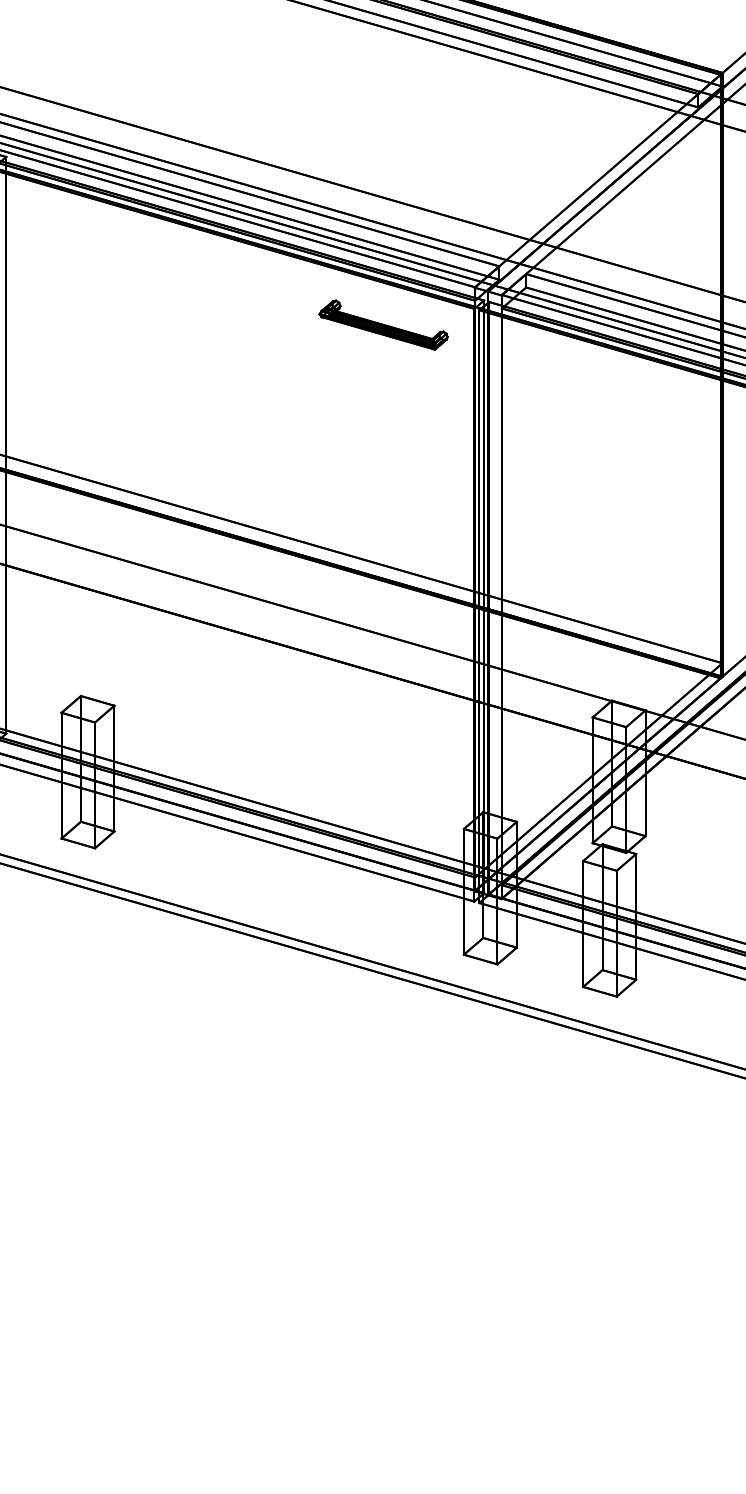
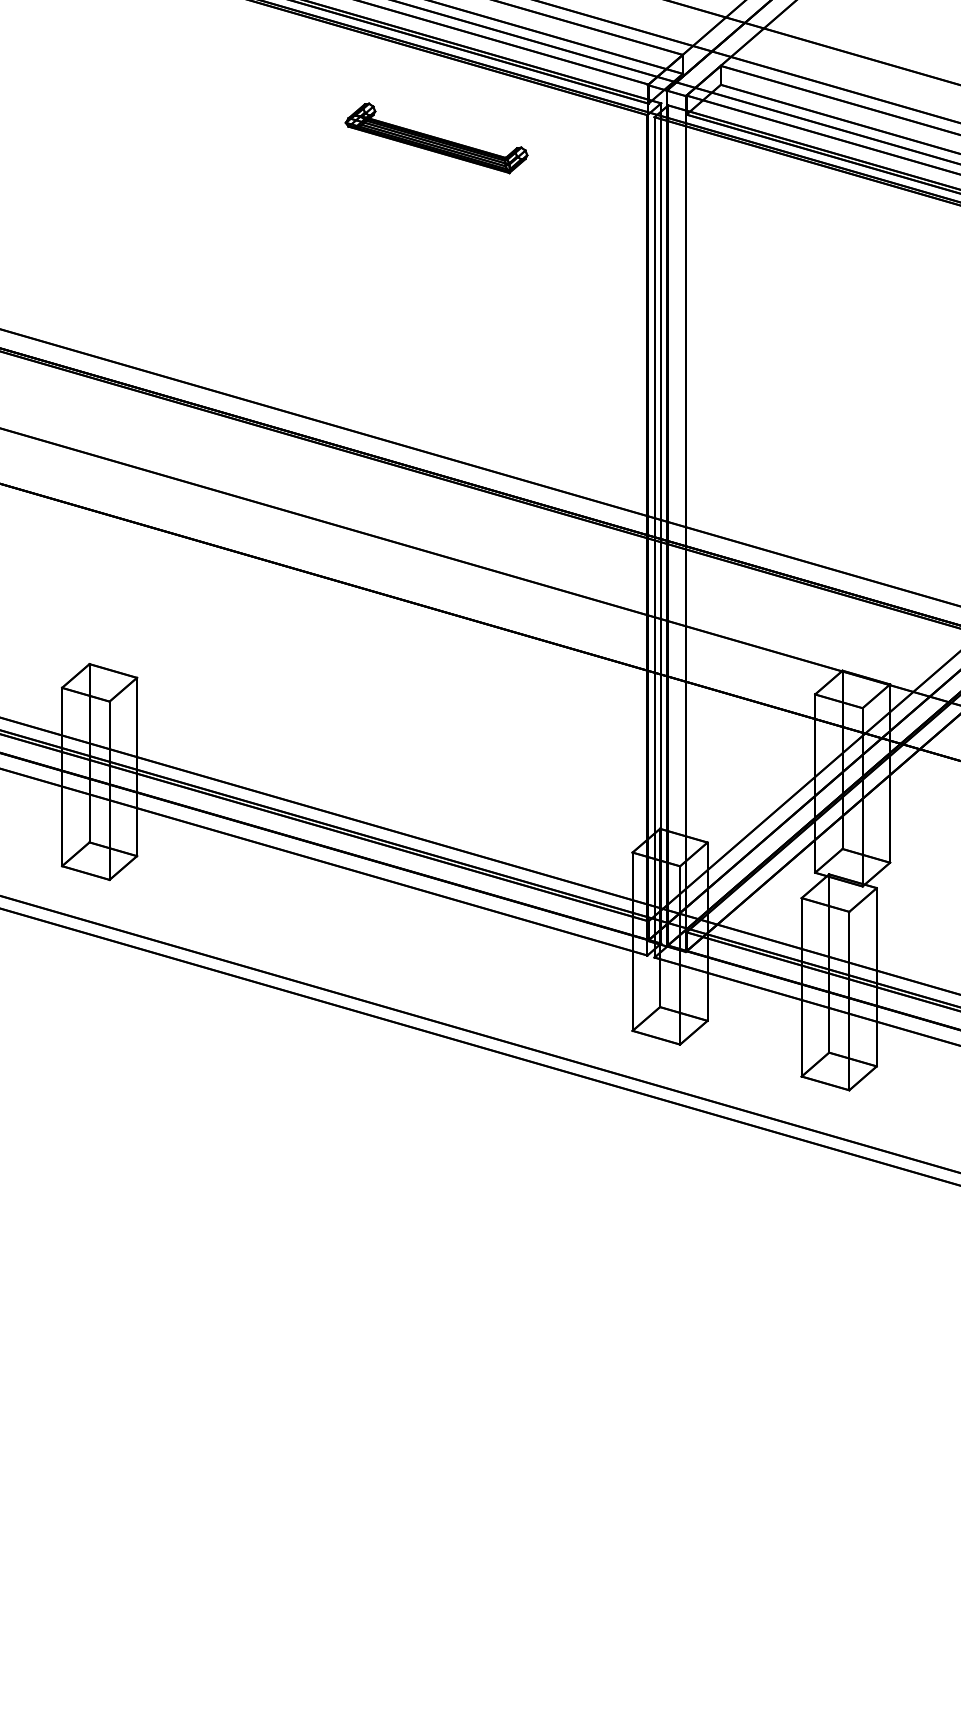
part: (383, 324) -> (436, 137), moved

